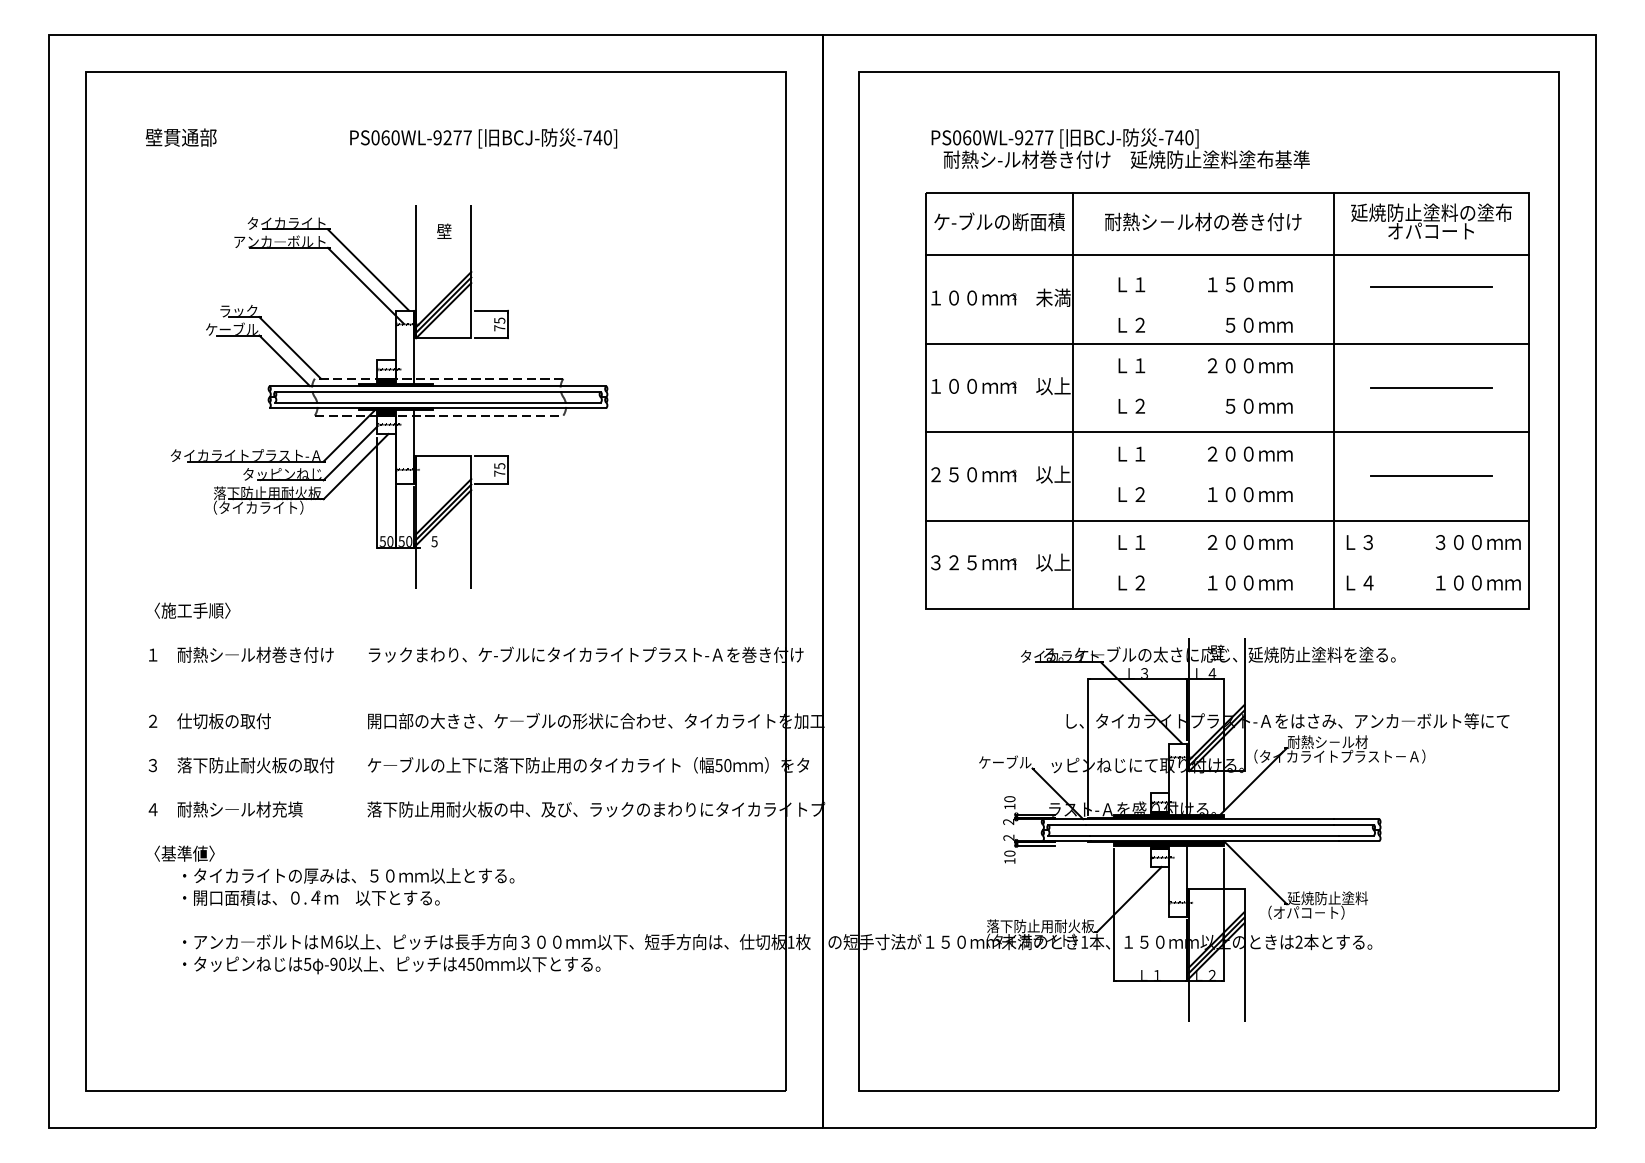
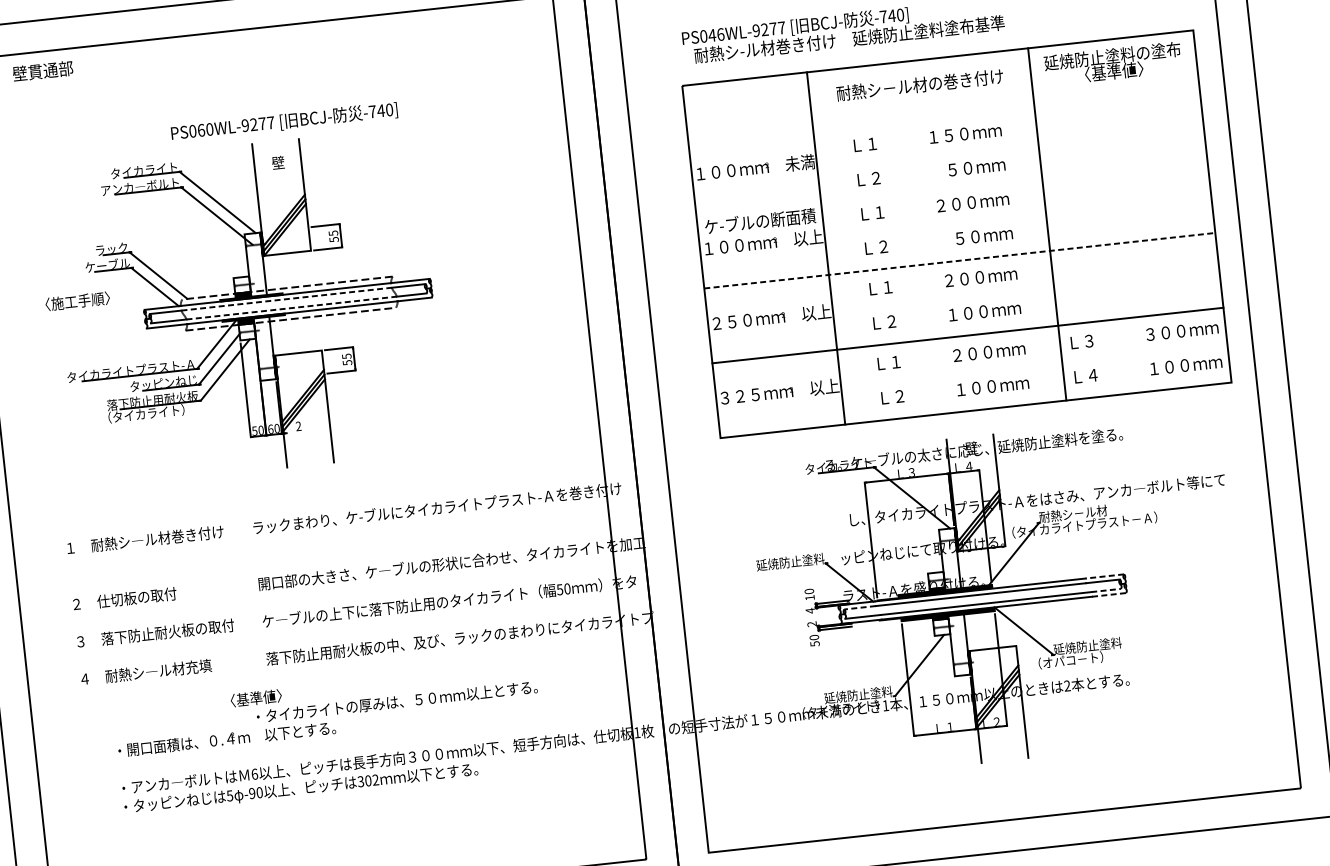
text: (180, 137) -> (42, 71), moved
text: (971, 137) -> (716, 34), PS060WL-9277 -> PS046WL-9277
text: (483, 138) -> (284, 121), moved
text: (999, 221) -> (760, 221), moved
text: (1430, 231) -> (1113, 72), オパコート -> 〈基準値〉
line: (1227, 255) -> (943, 111), removed
line: (1431, 286) -> (1119, 118), removed
text: (499, 328) -> (333, 239), 75 -> 55
line: (1227, 343) -> (951, 185), removed
line: (1431, 387) -> (1128, 204), removed
line: (437, 391) -> (287, 298), solid -> dashed
line: (441, 402) -> (291, 307), solid -> dashed
line: (1227, 432) -> (959, 261), solid -> dashed
text: (499, 473) -> (347, 362), 75 -> 55
line: (1431, 476) -> (1136, 279), removed
text: (401, 541) -> (270, 429), 50 -> 60
text: (434, 541) -> (298, 426), 5 -> 2
text: (192, 610) -> (77, 301), moved
text: (991, 762) -> (790, 562), ケーブル -> 延焼防止塗料
line: (1356, 819) -> (1104, 576), solid -> dashed
text: (1008, 821) -> (810, 610), 2 -> 4
line: (1067, 824) -> (860, 607), solid -> dashed
line: (1356, 835) -> (1106, 590), solid -> dashed
line: (1359, 841) -> (1109, 595), solid -> dashed
text: (1009, 861) -> (814, 644), 10 -> 50
text: (334, 864) -> (384, 693), moved
text: (1040, 926) -> (846, 696), 落下防止用耐火板 -> 延焼防止塗料
text: (470, 963) -> (367, 780), 450 -> 302

